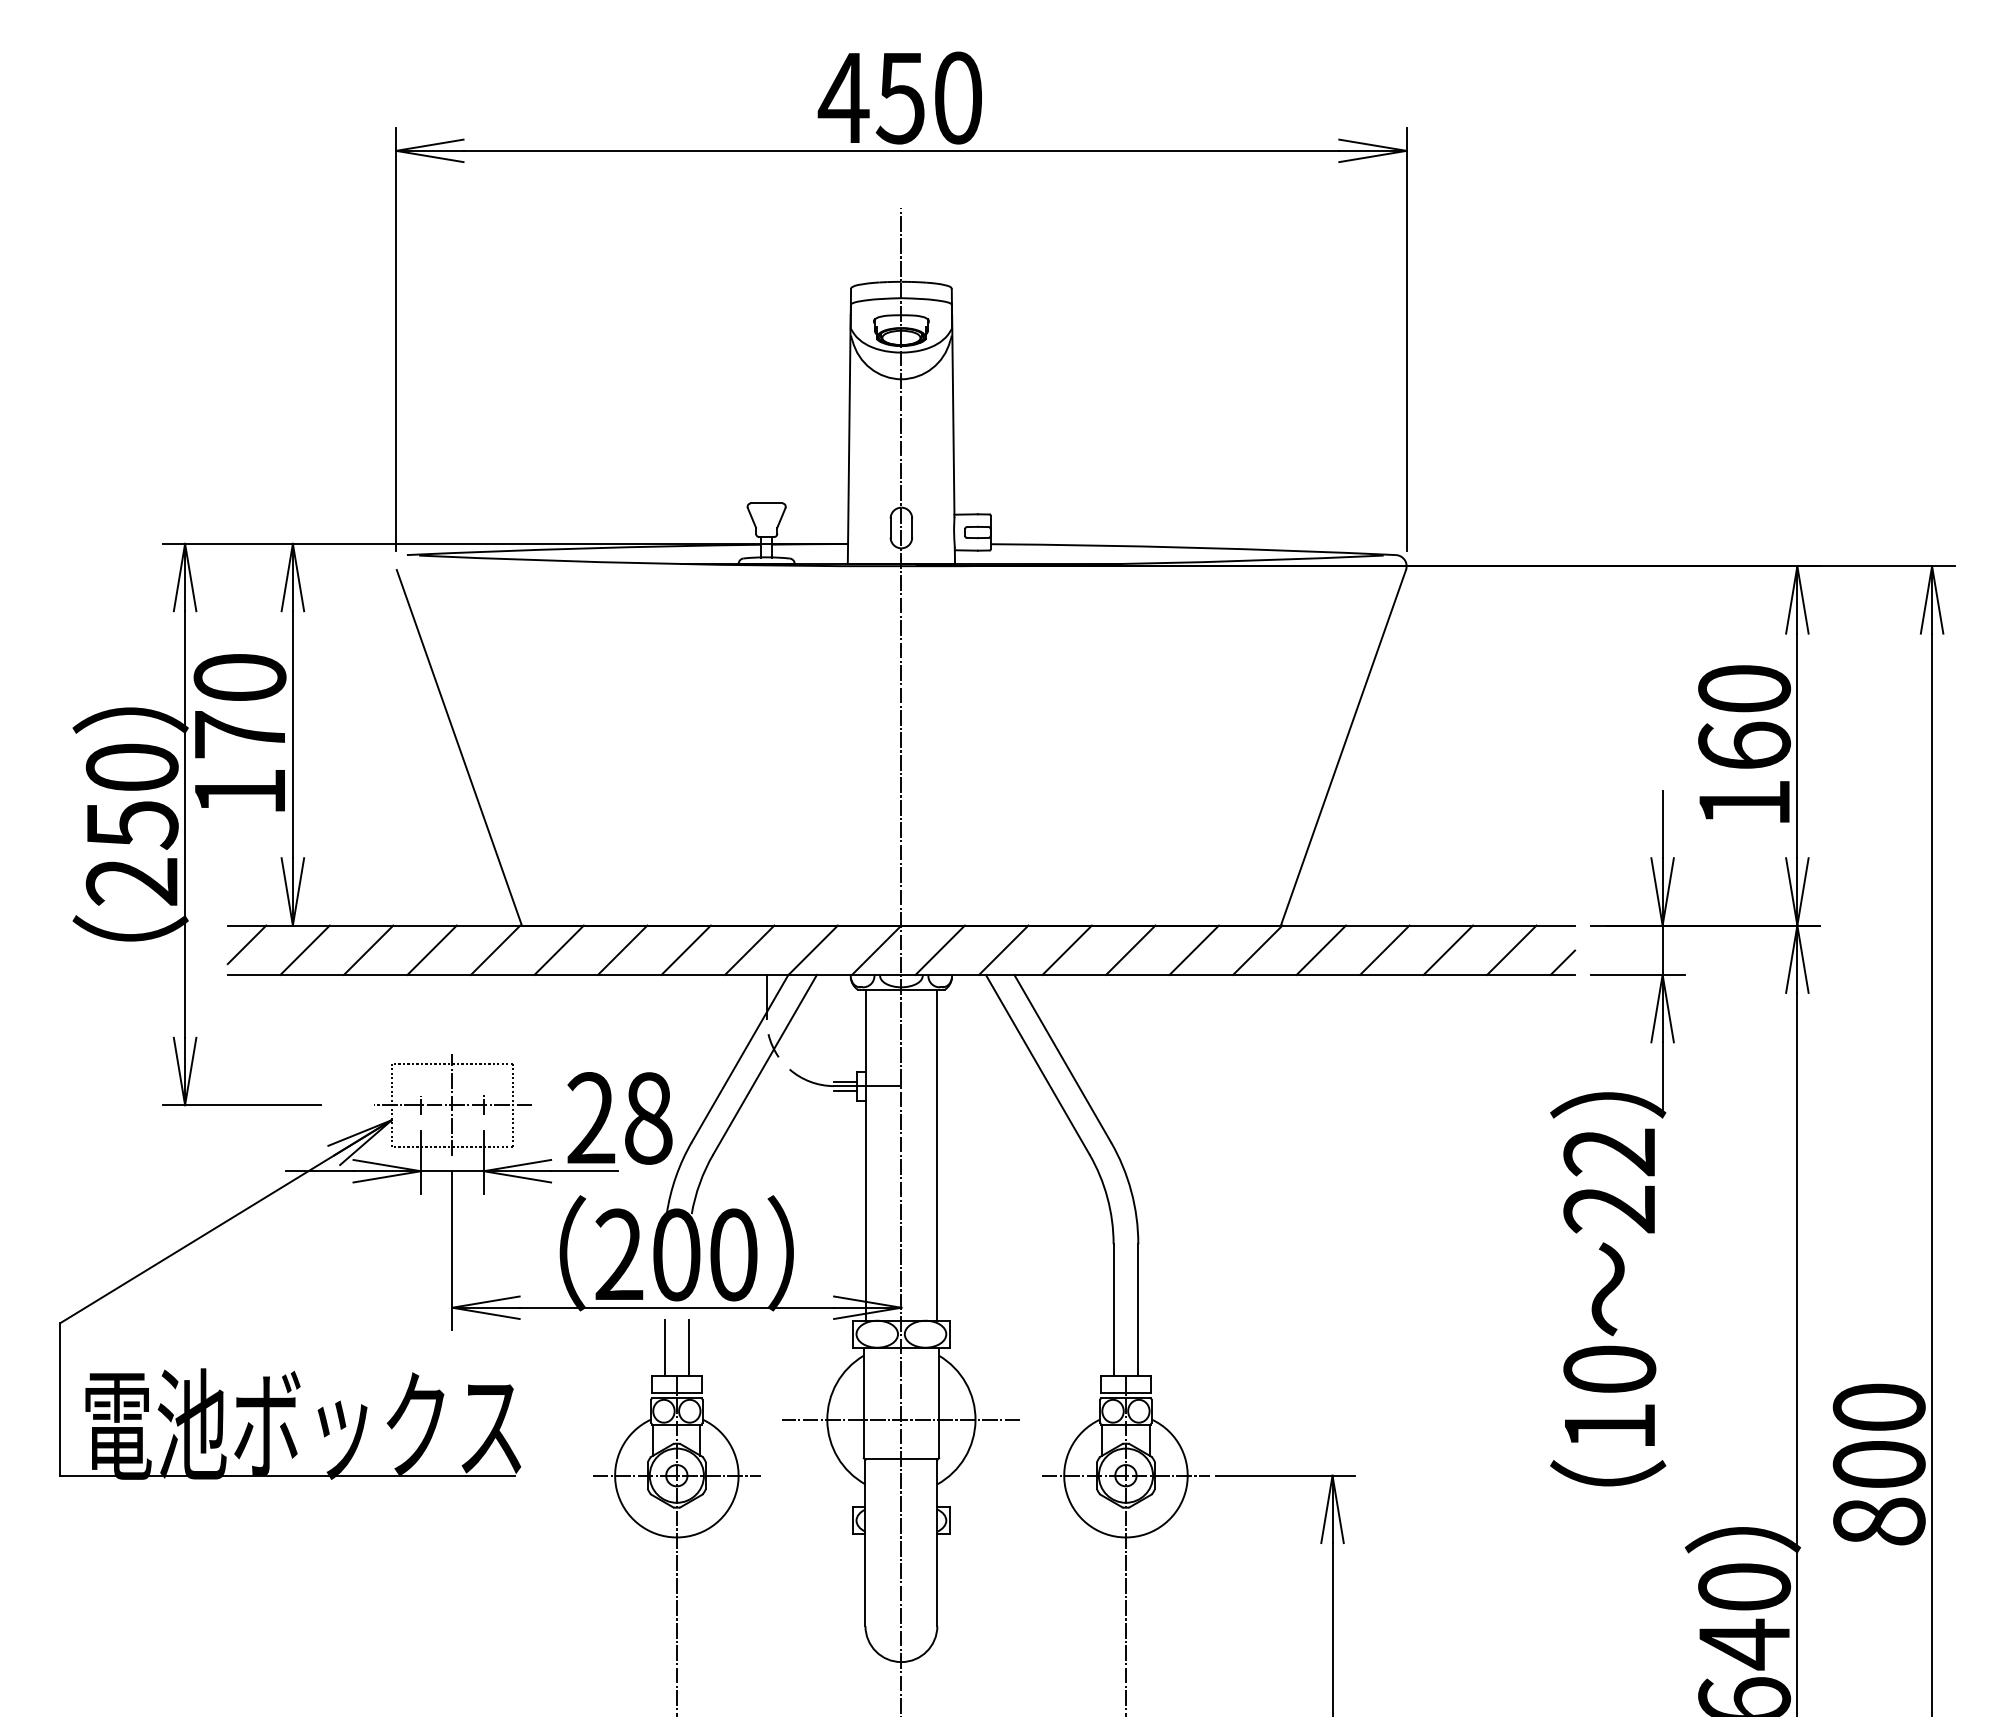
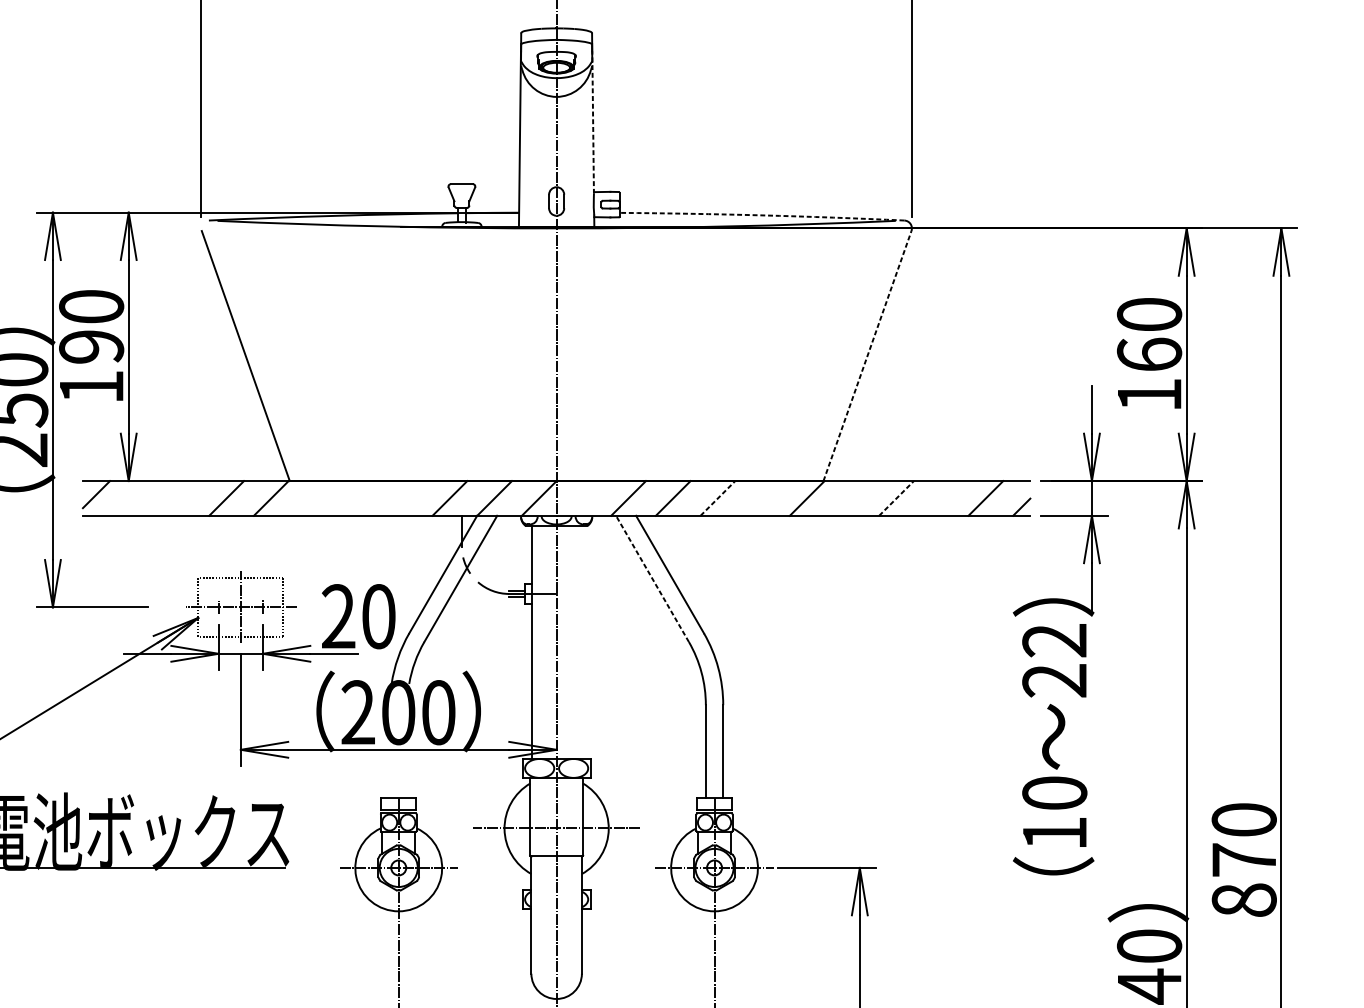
line: (953, 416) -> (593, 123), solid -> dashed
arc: (1193, 547) -> (762, 215), solid -> dashed
text: (239, 734) -> (91, 346), 170 -> 190
line: (1343, 747) -> (867, 355), solid -> dashed
line: (304, 949) -> (136, 497), removed
line: (368, 949) -> (181, 497), removed
line: (558, 949) -> (315, 497), removed
line: (622, 949) -> (360, 497), removed
line: (685, 949) -> (404, 497), removed
line: (939, 949) -> (583, 497), removed
line: (1193, 949) -> (762, 497), removed
line: (1321, 949) -> (852, 497), removed
line: (1448, 949) -> (941, 497), removed
line: (1130, 950) -> (717, 498), solid -> dashed
line: (1384, 950) -> (896, 498), solid -> dashed
line: (1037, 1064) -> (652, 578), solid -> dashed
text: (648, 1118) -> (378, 616), 28 -> 20
line: (937, 1154) -> (582, 642), removed
line: (664, 1347) -> (390, 777), removed
line: (689, 1347) -> (407, 777), removed
text: (1878, 1463) -> (1243, 859), 800 -> 870

